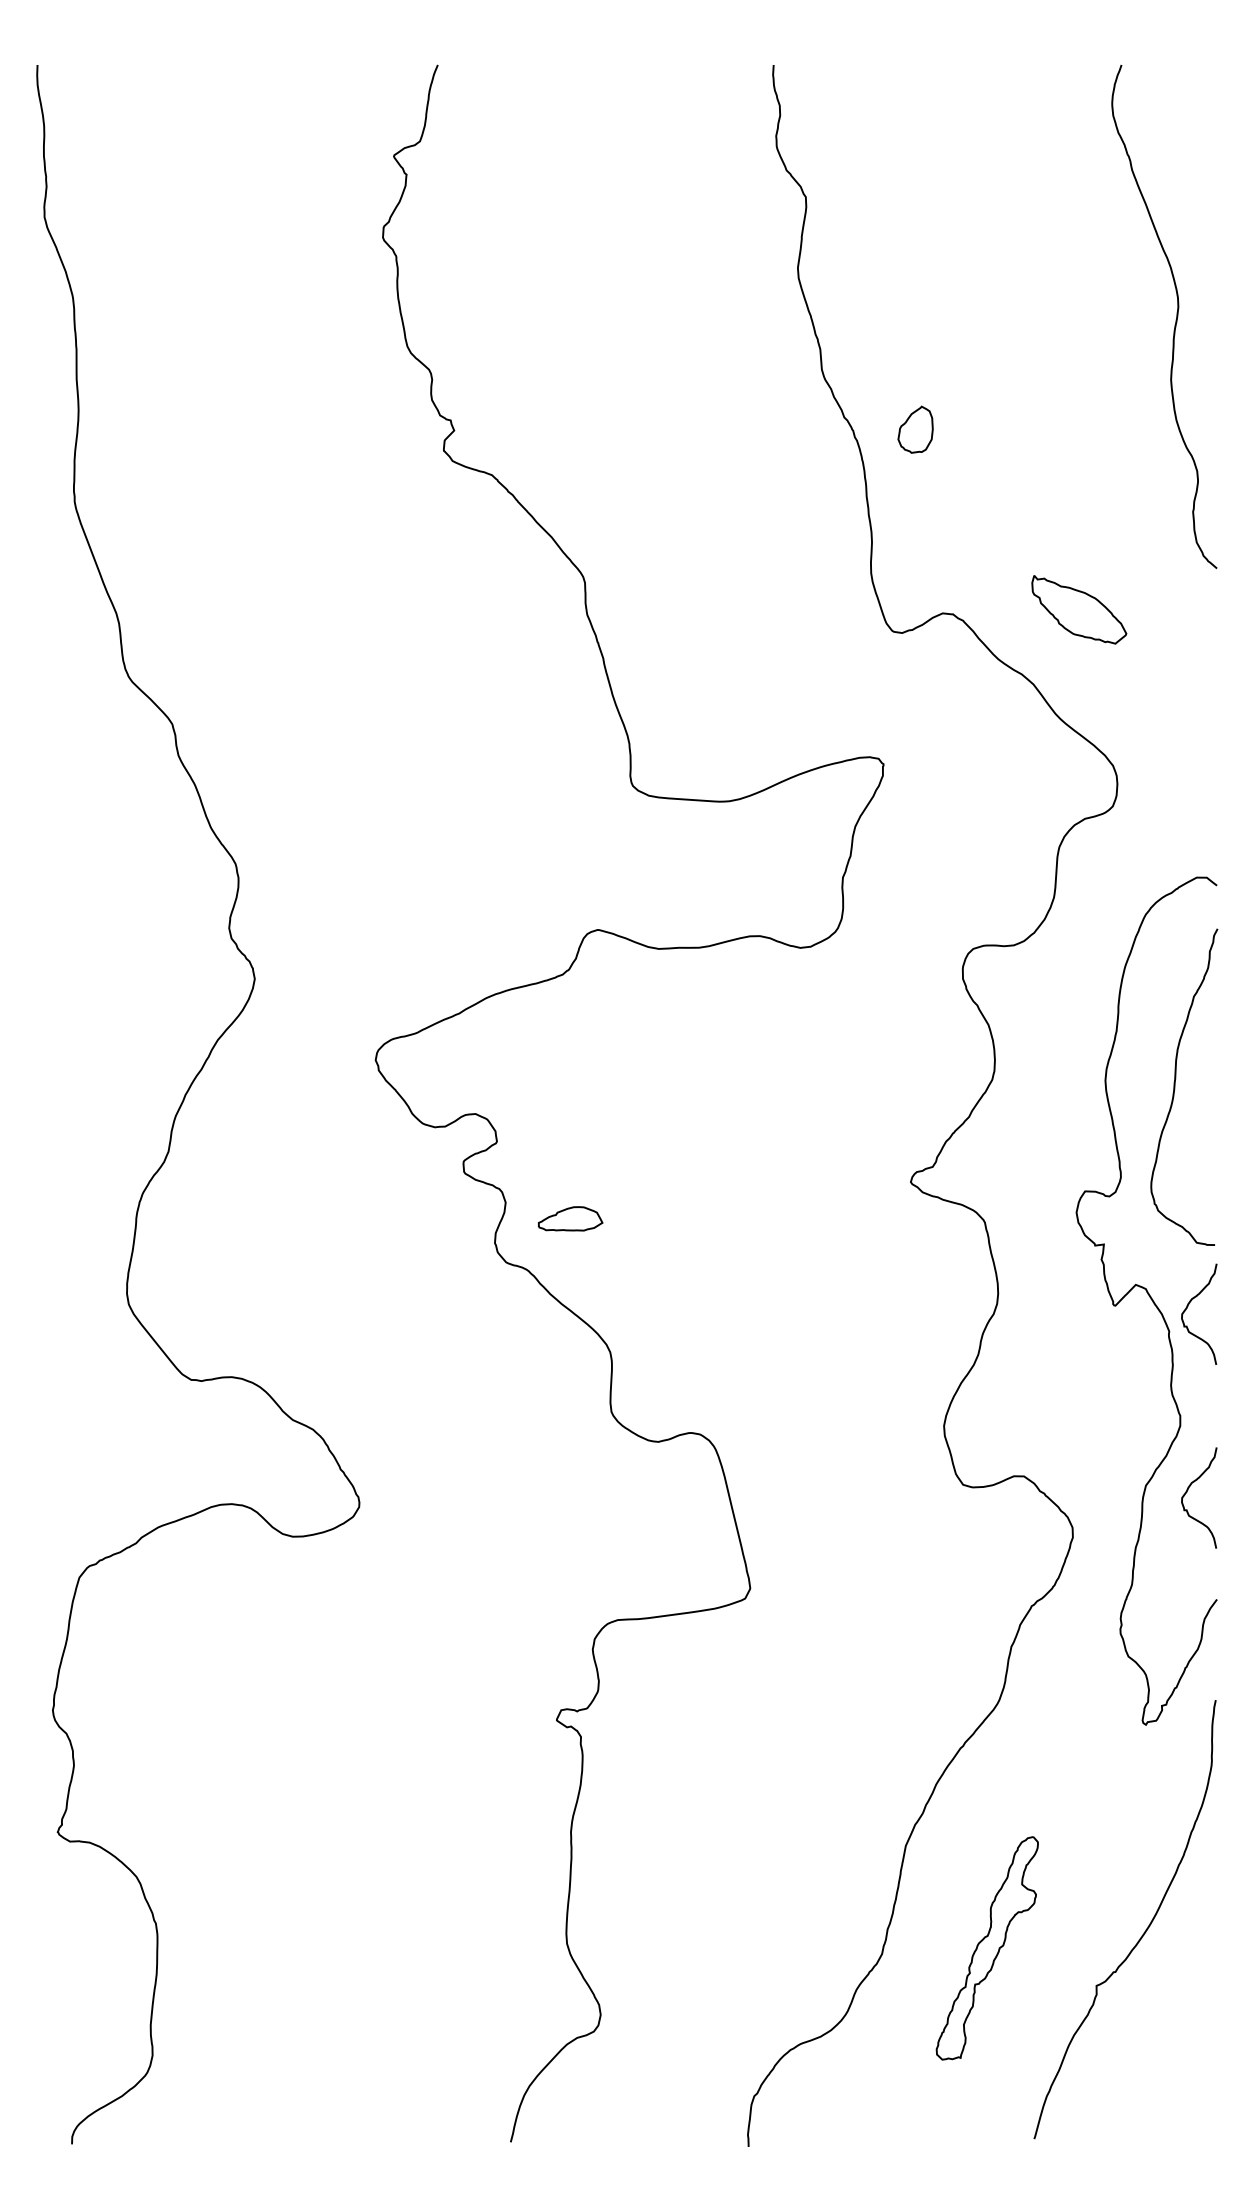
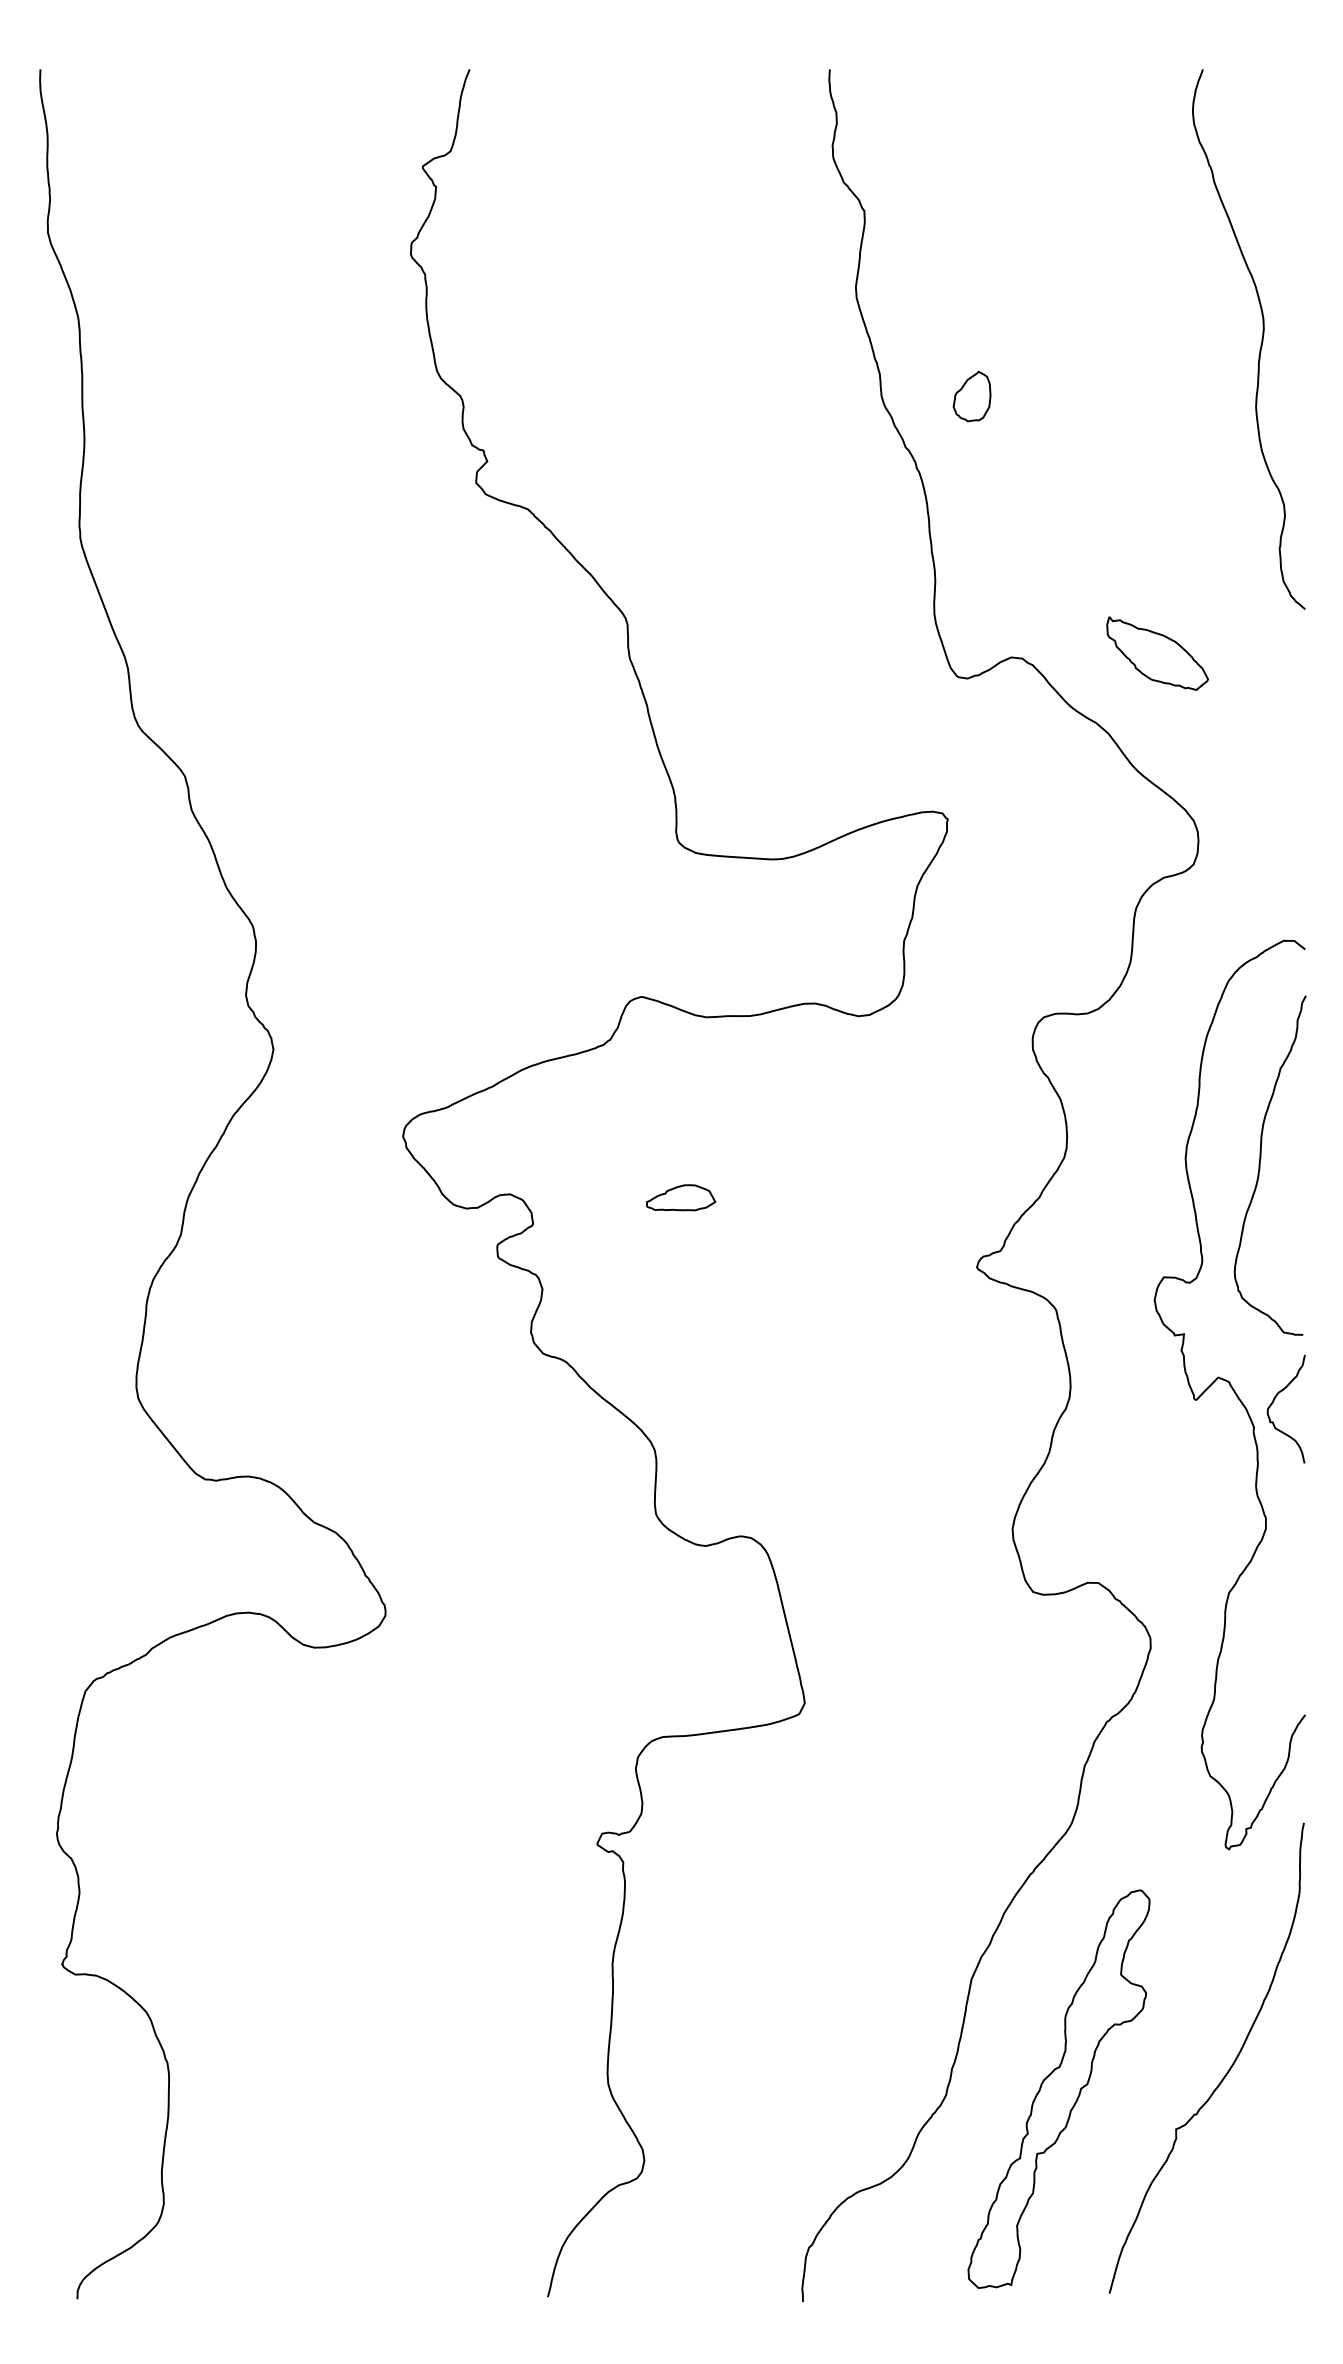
part: (915, 429) -> (971, 396), moved
part: (570, 1218) -> (681, 1197), moved
curve: (1187, 1492) -> (1273, 1600), removed
part: (986, 1947) -> (1058, 2088), size x1.67

